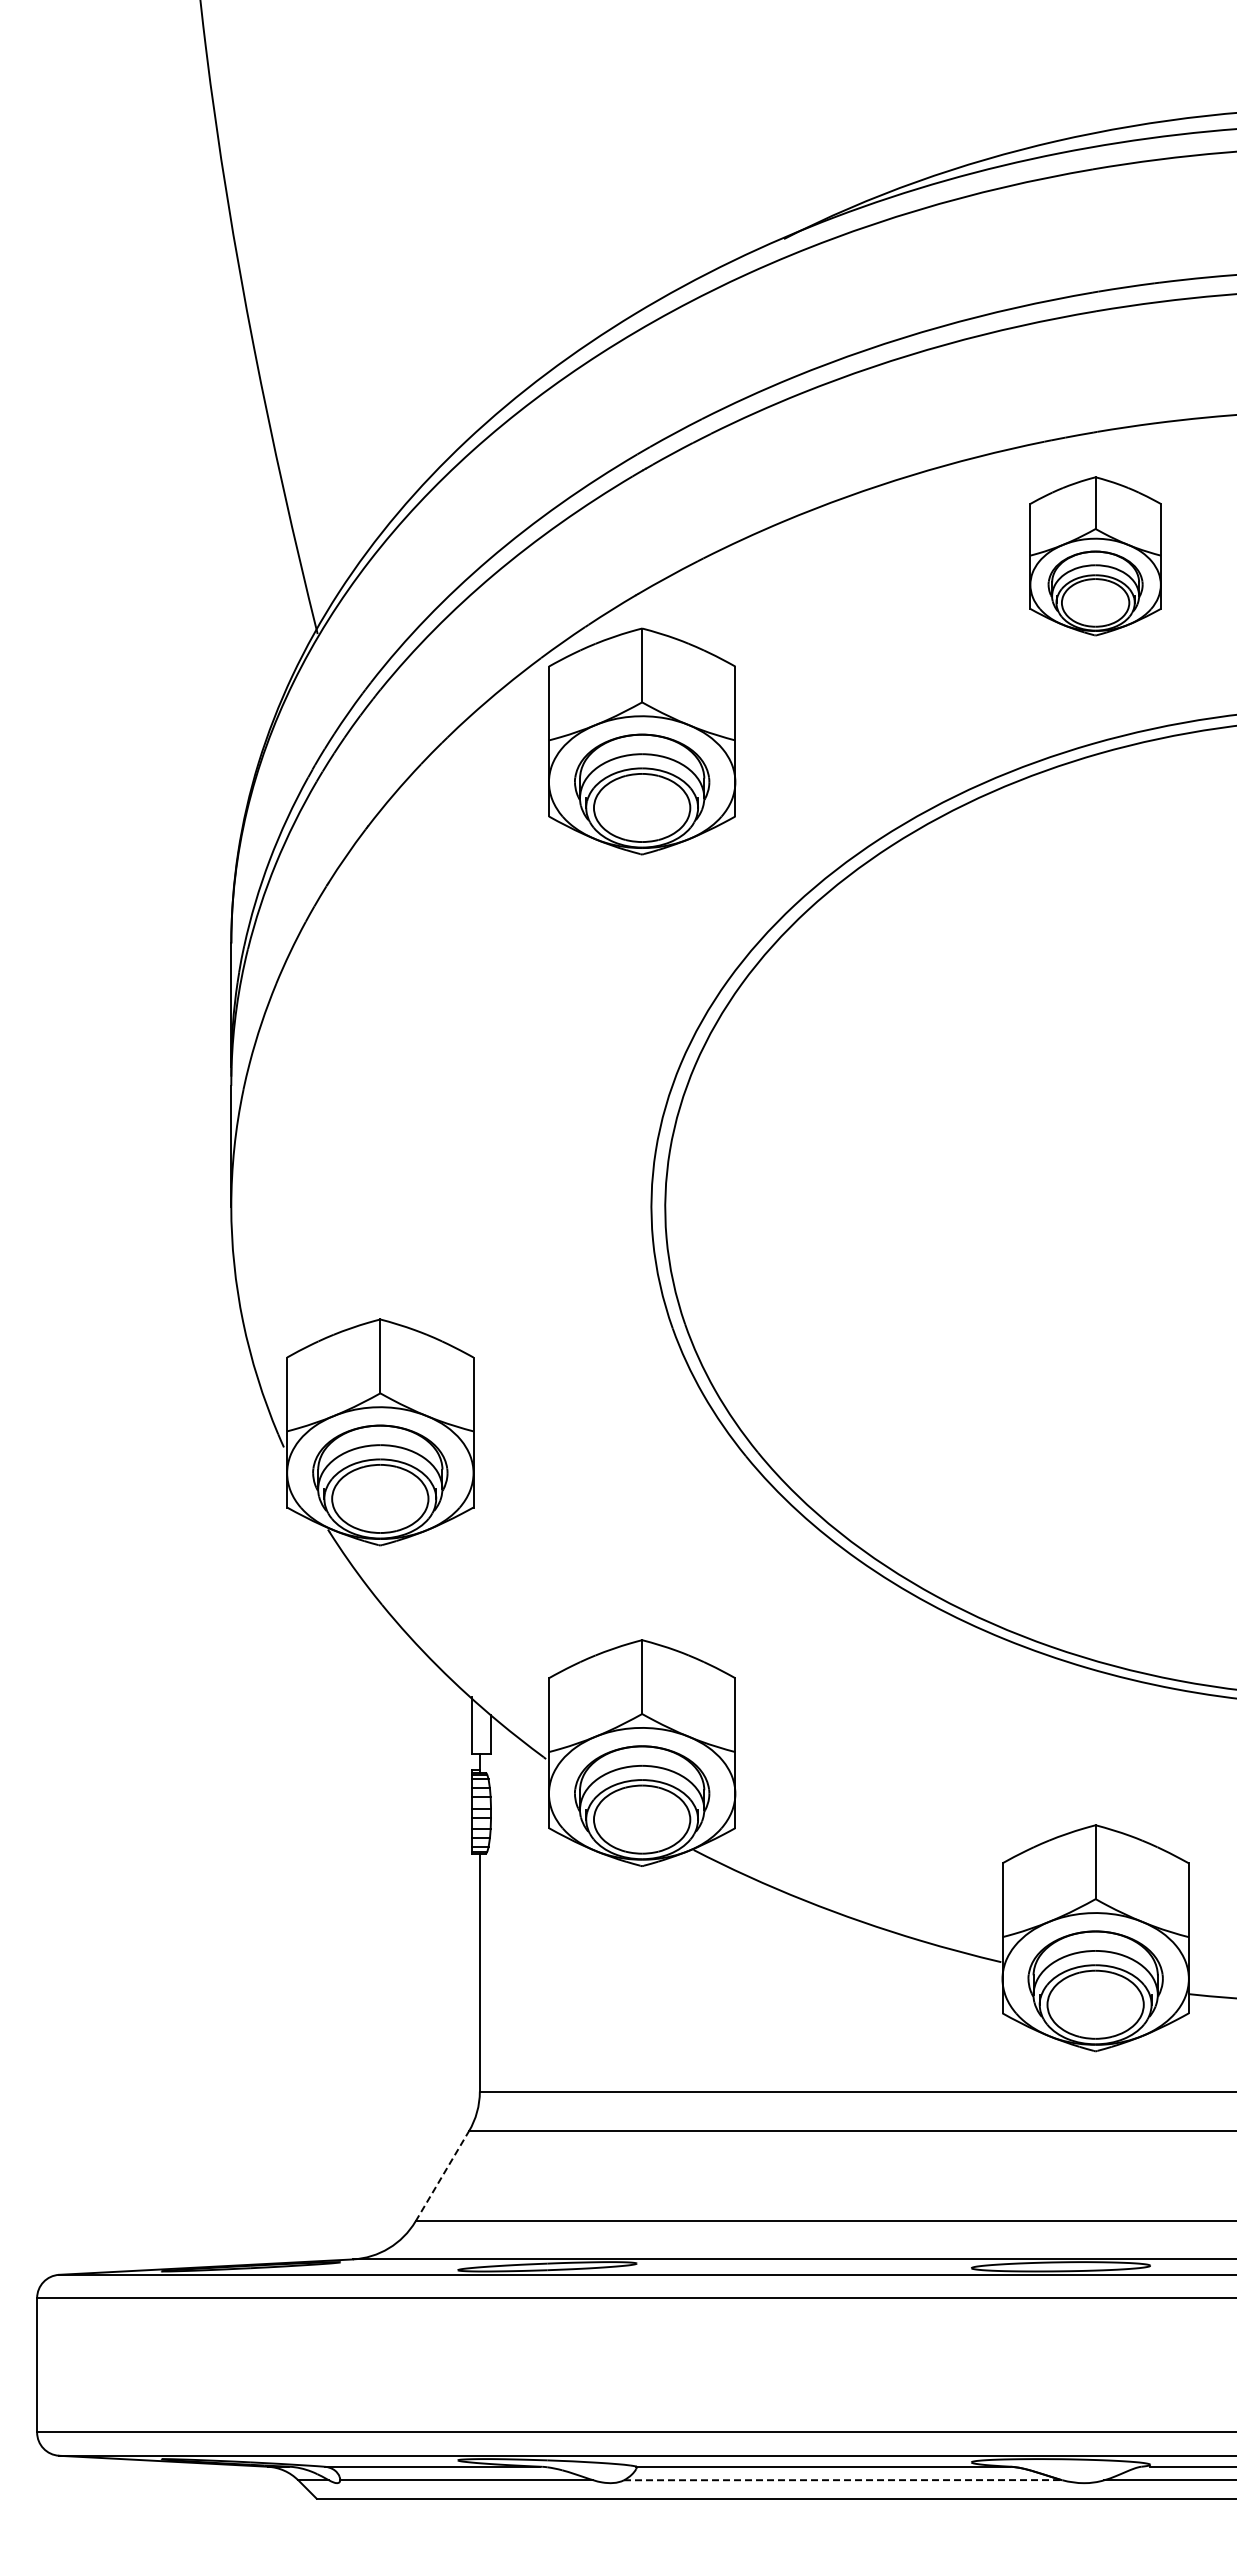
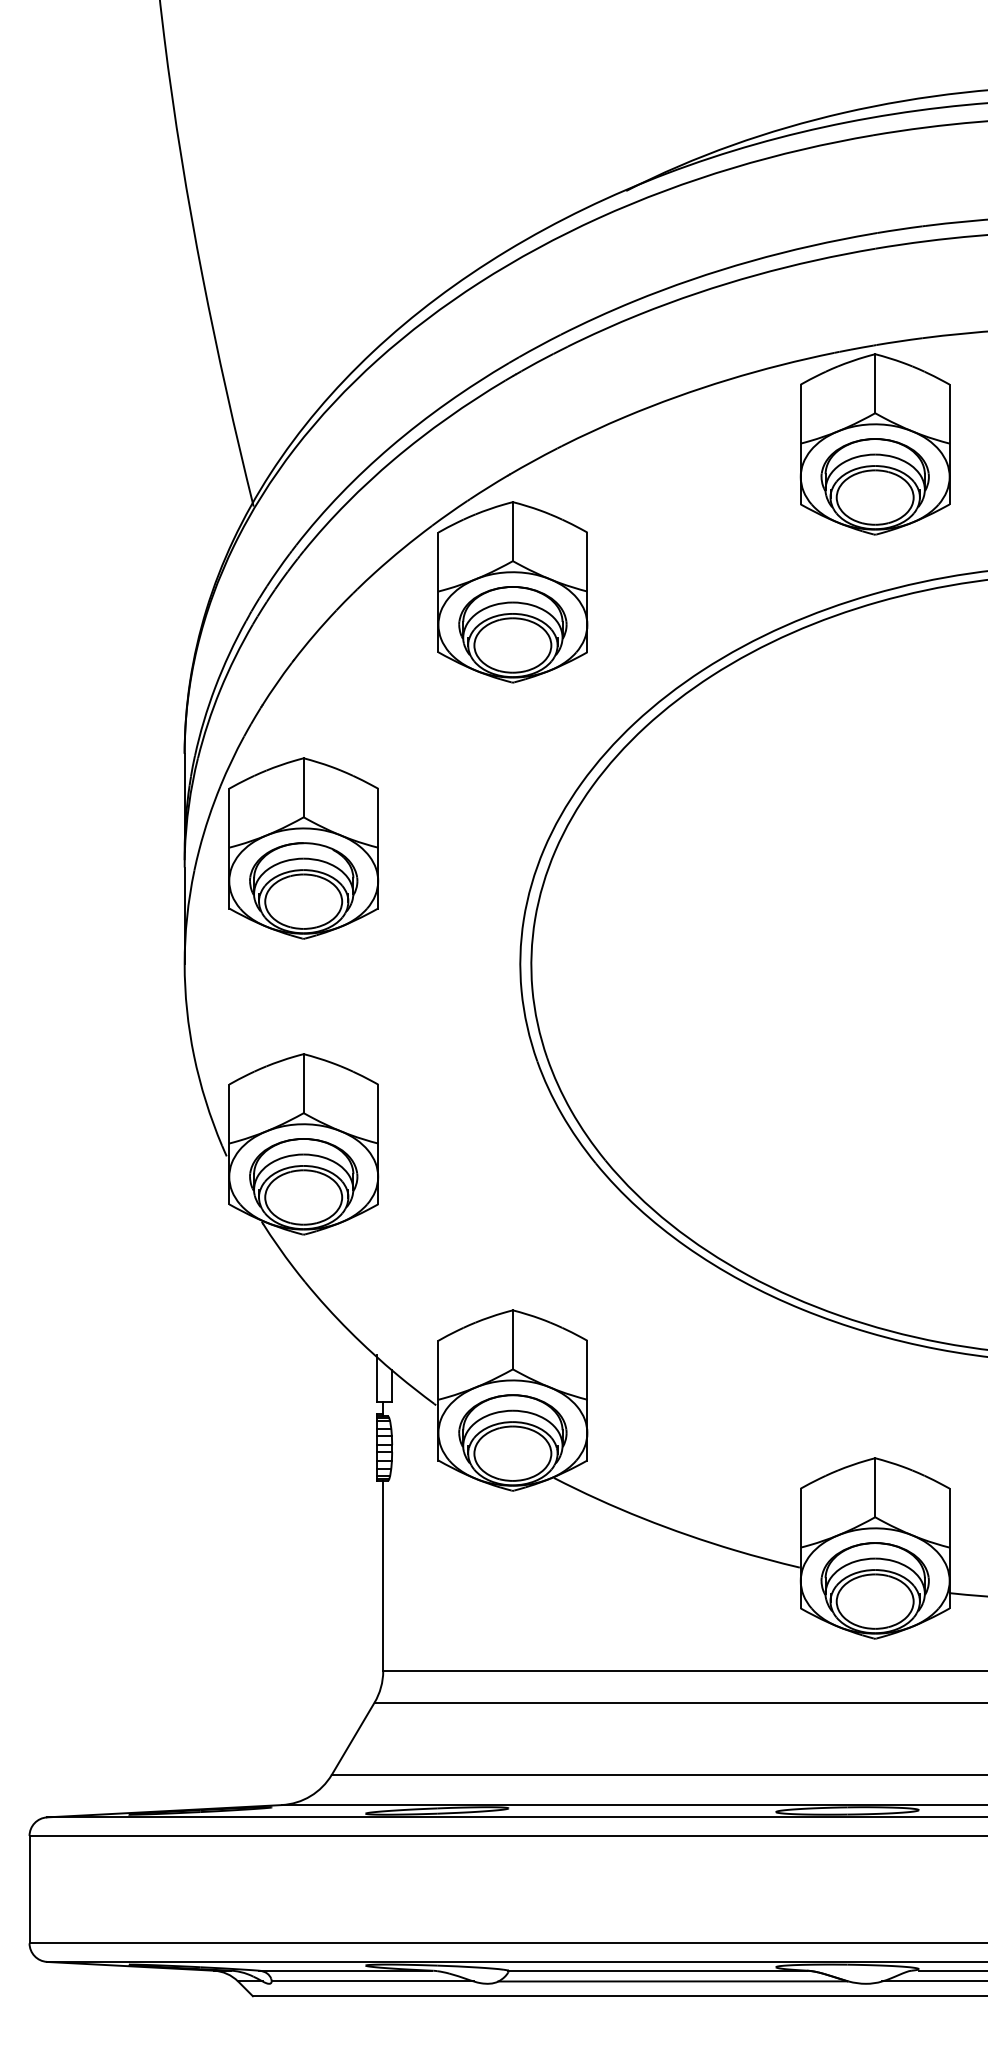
part: (1095, 556) -> (875, 444), size x1.43
part: (380, 1061) -> (303, 848), added
line: (442, 2175) -> (353, 1738), dashed -> solid
line: (842, 2480) -> (672, 1981), dashed -> solid

